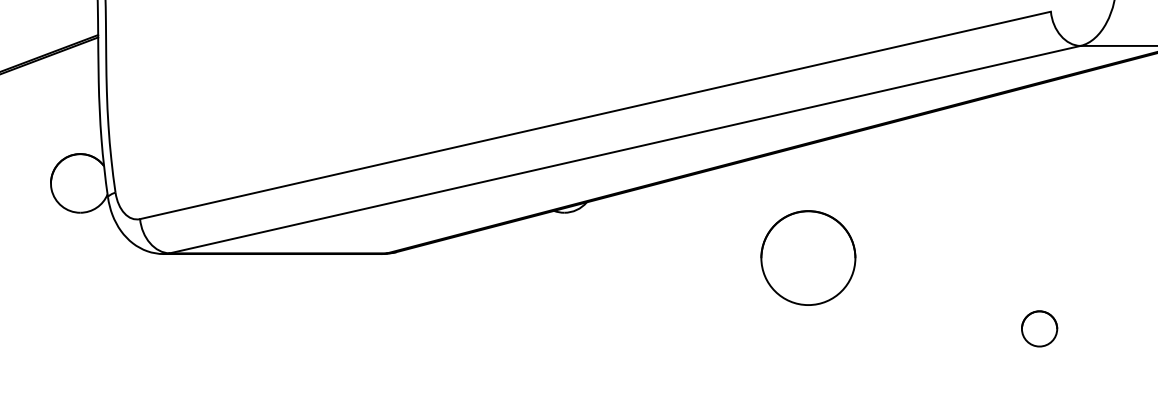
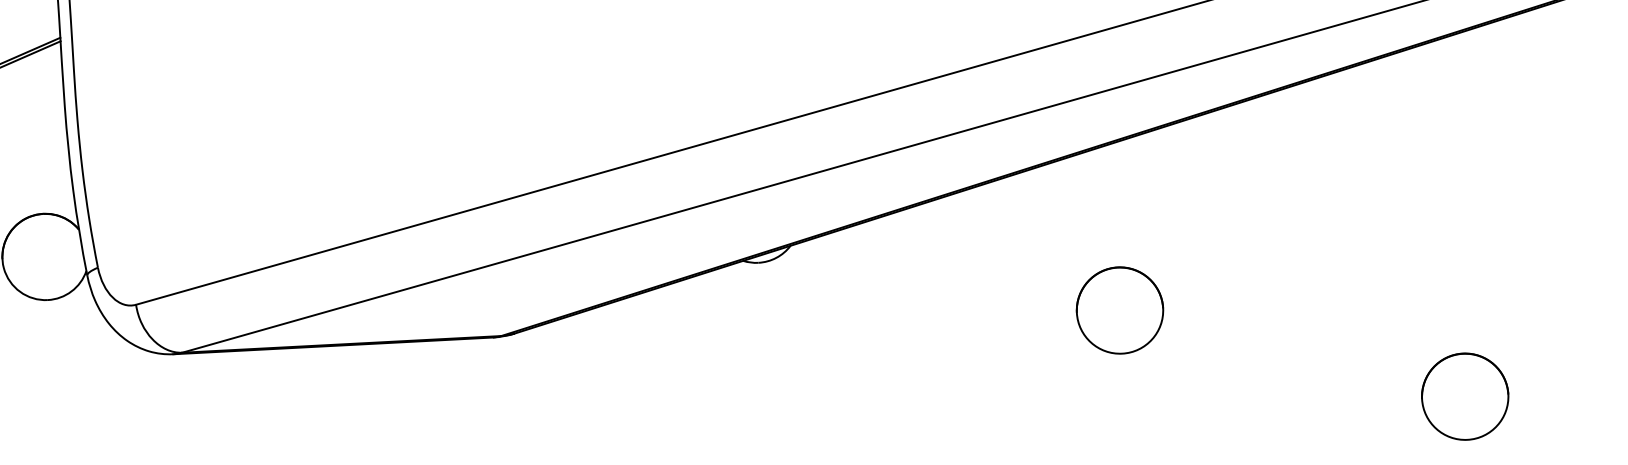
part: (807, 257) -> (1118, 309), size x0.62
part: (1039, 328) -> (1464, 396), size x1.67

